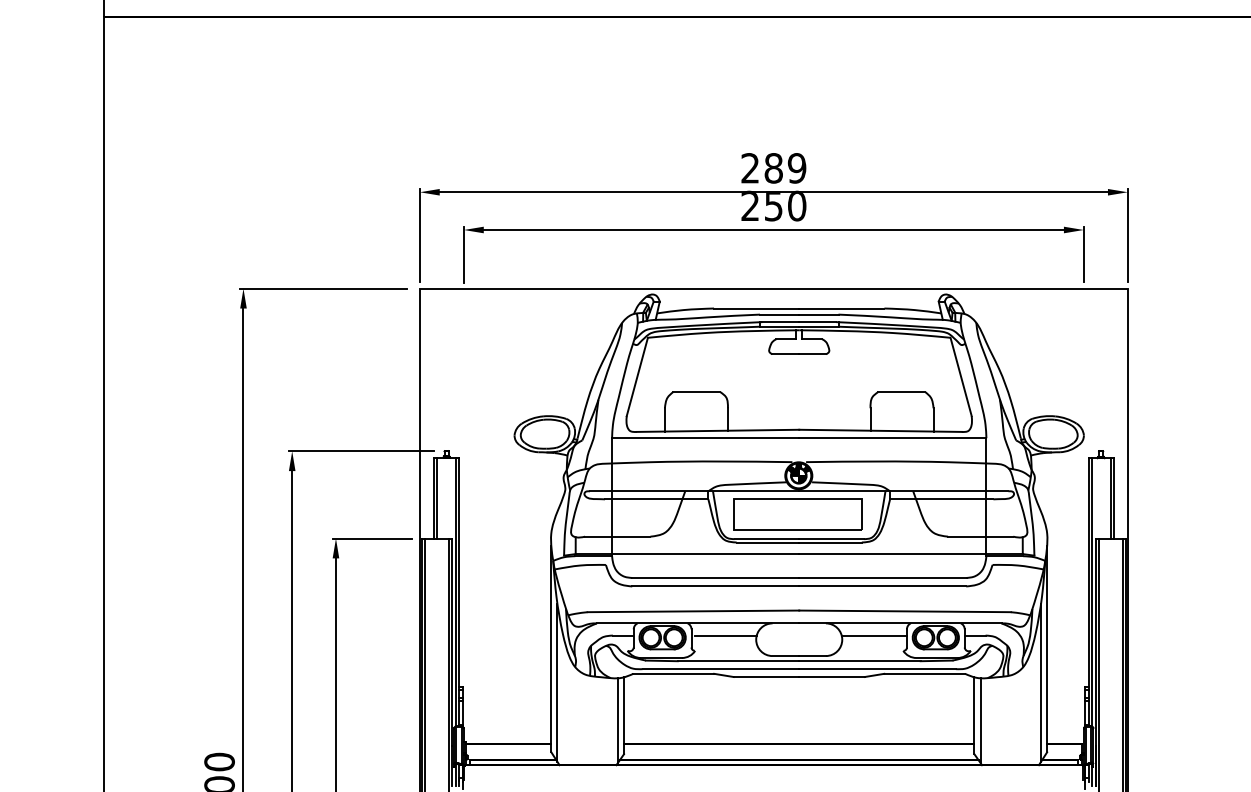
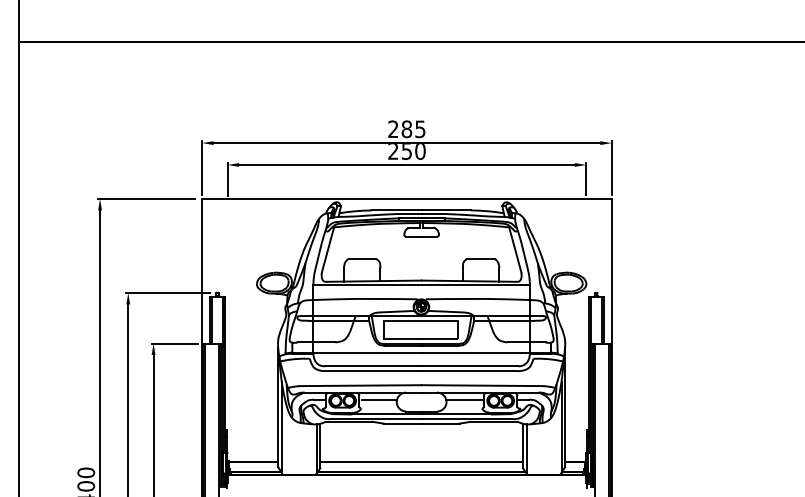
text: (797, 166) -> (420, 128), 289 -> 285

